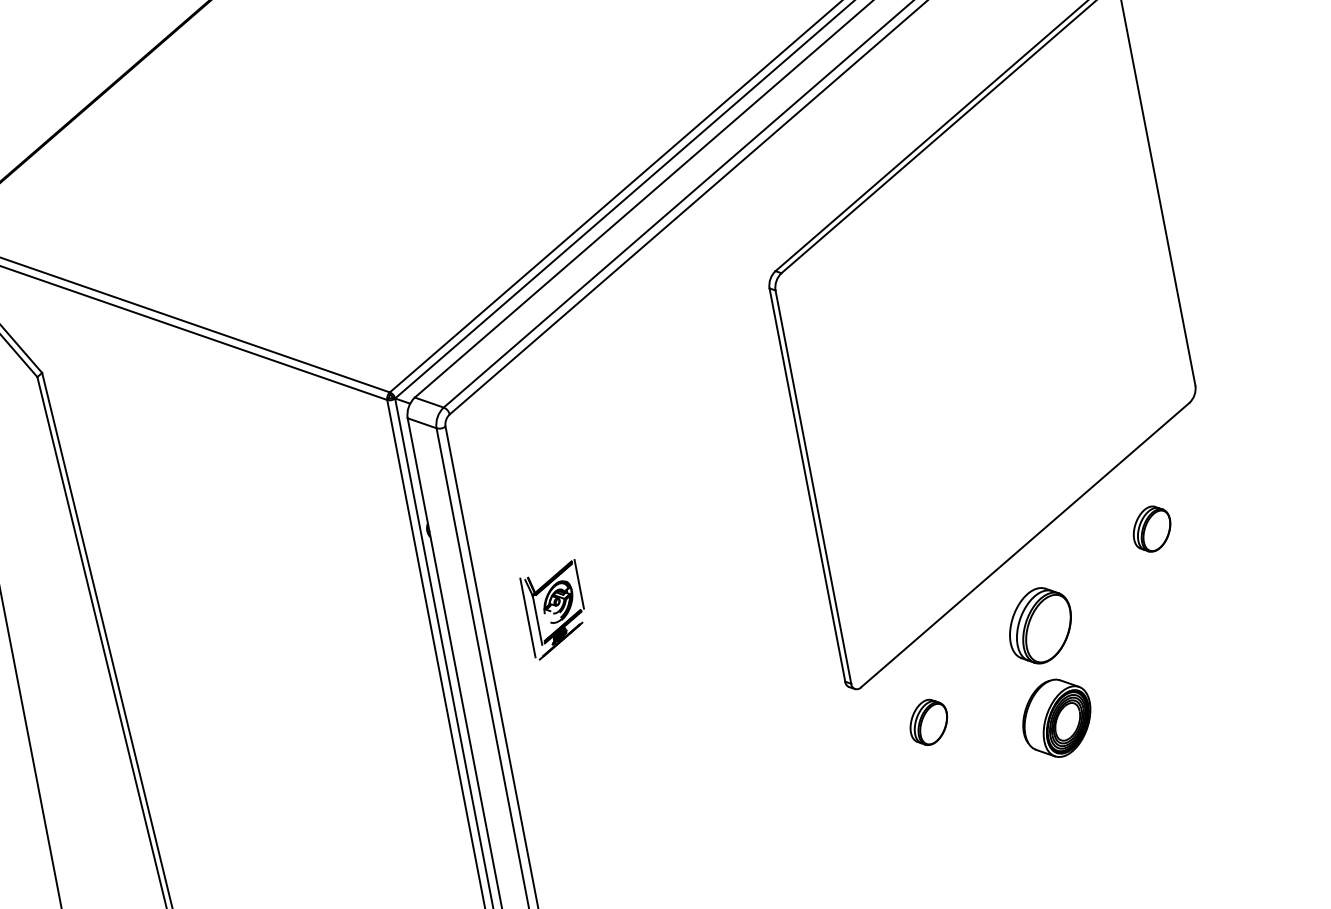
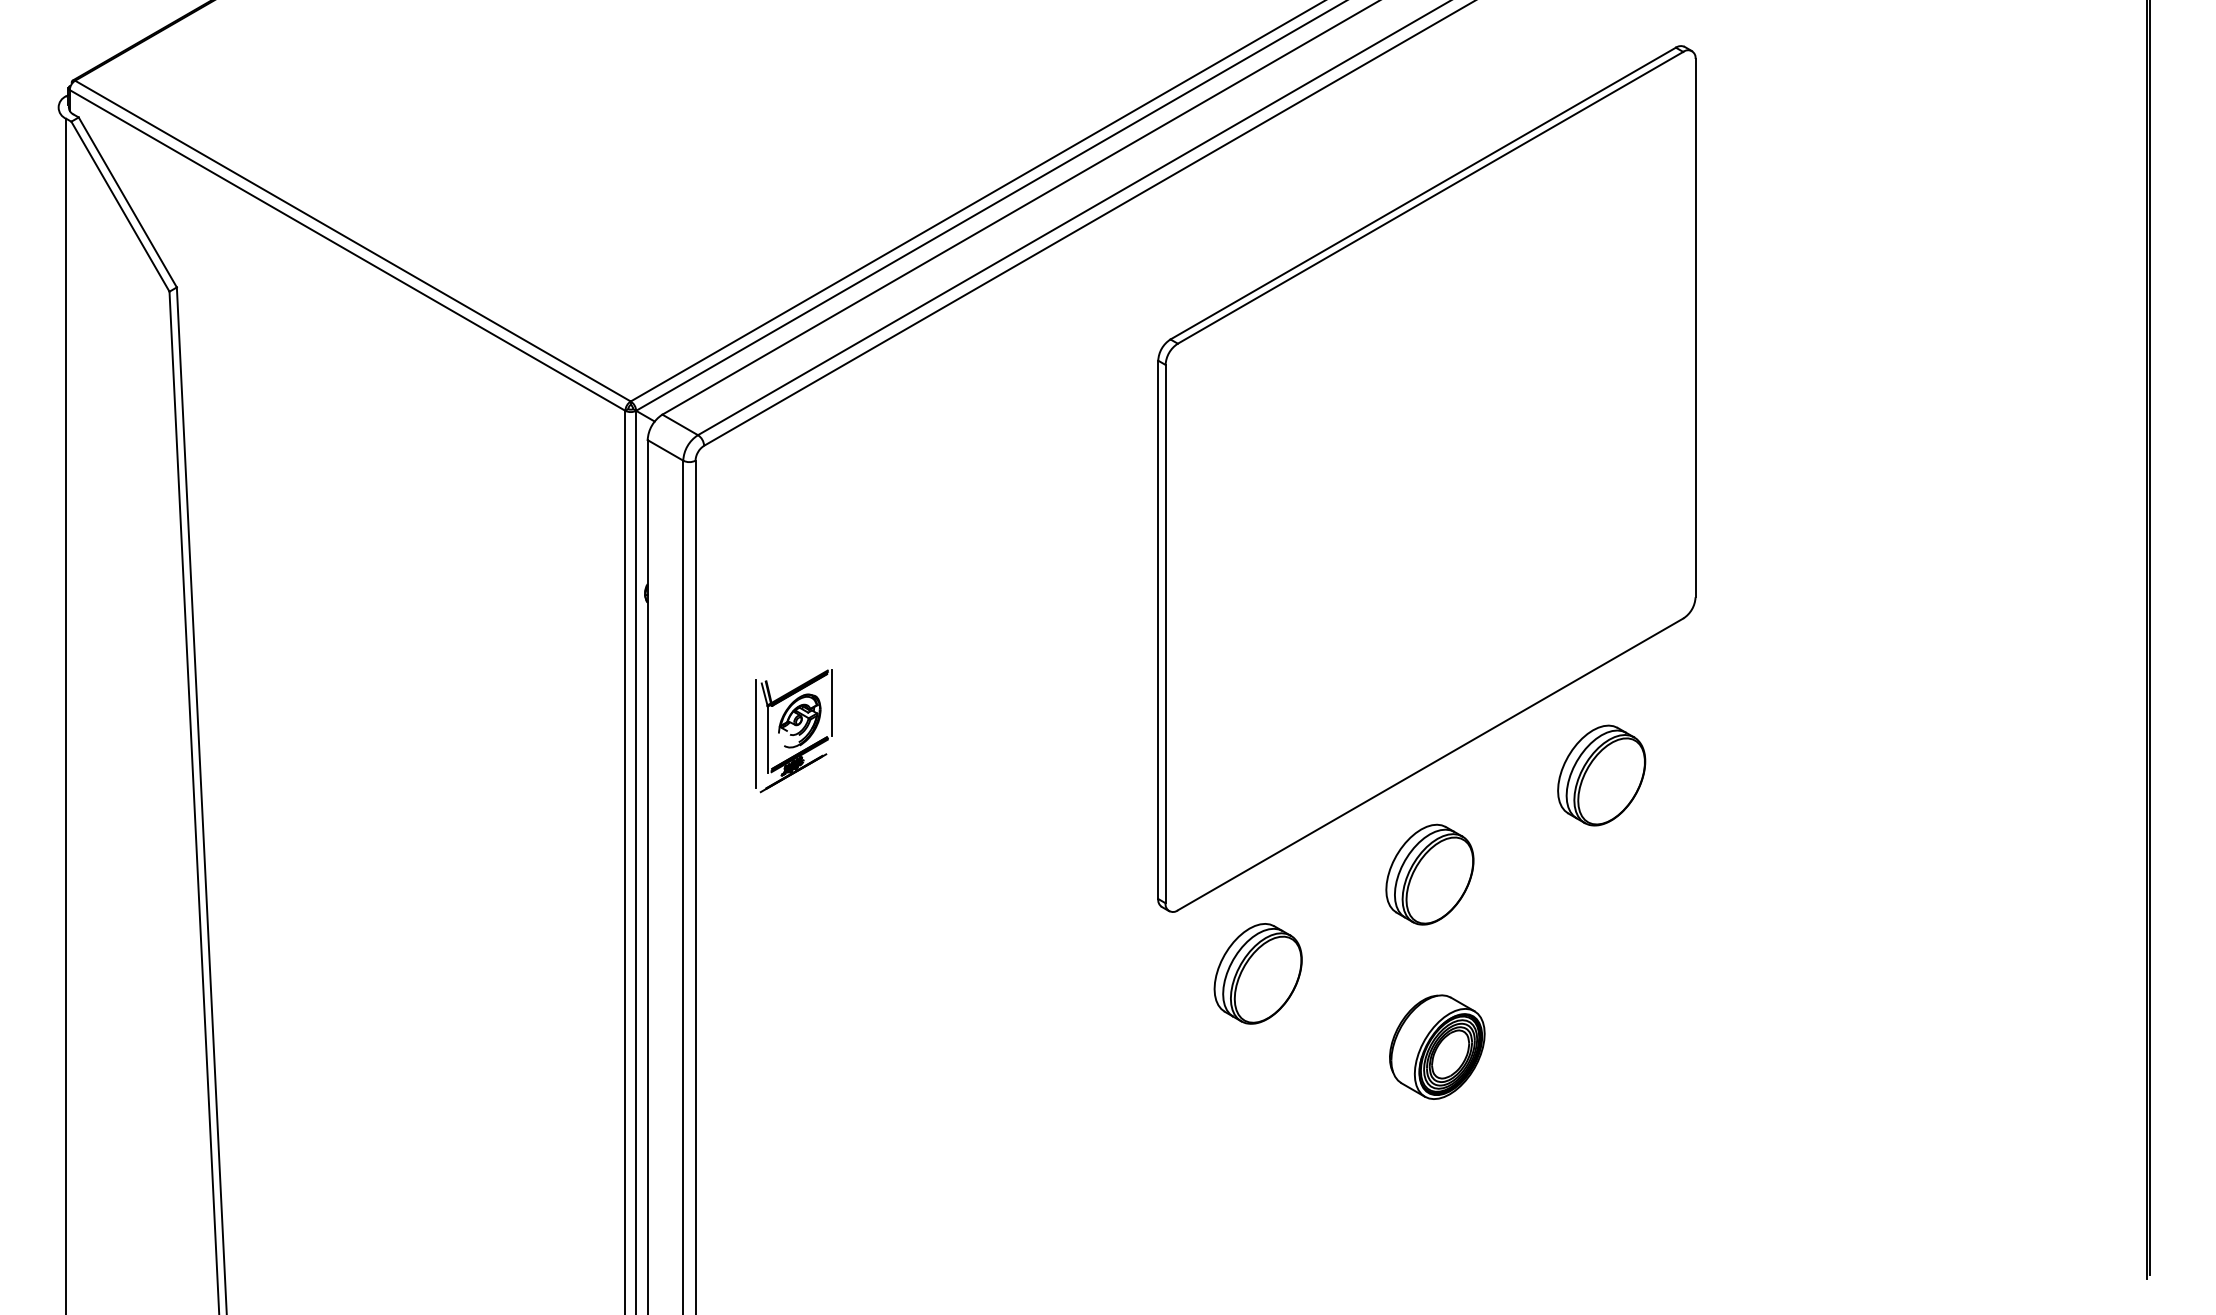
part: (1151, 529) -> (1601, 775), size x1.67
part: (1057, 717) -> (1437, 1046), moved
part: (928, 722) -> (1257, 973), size x1.67

